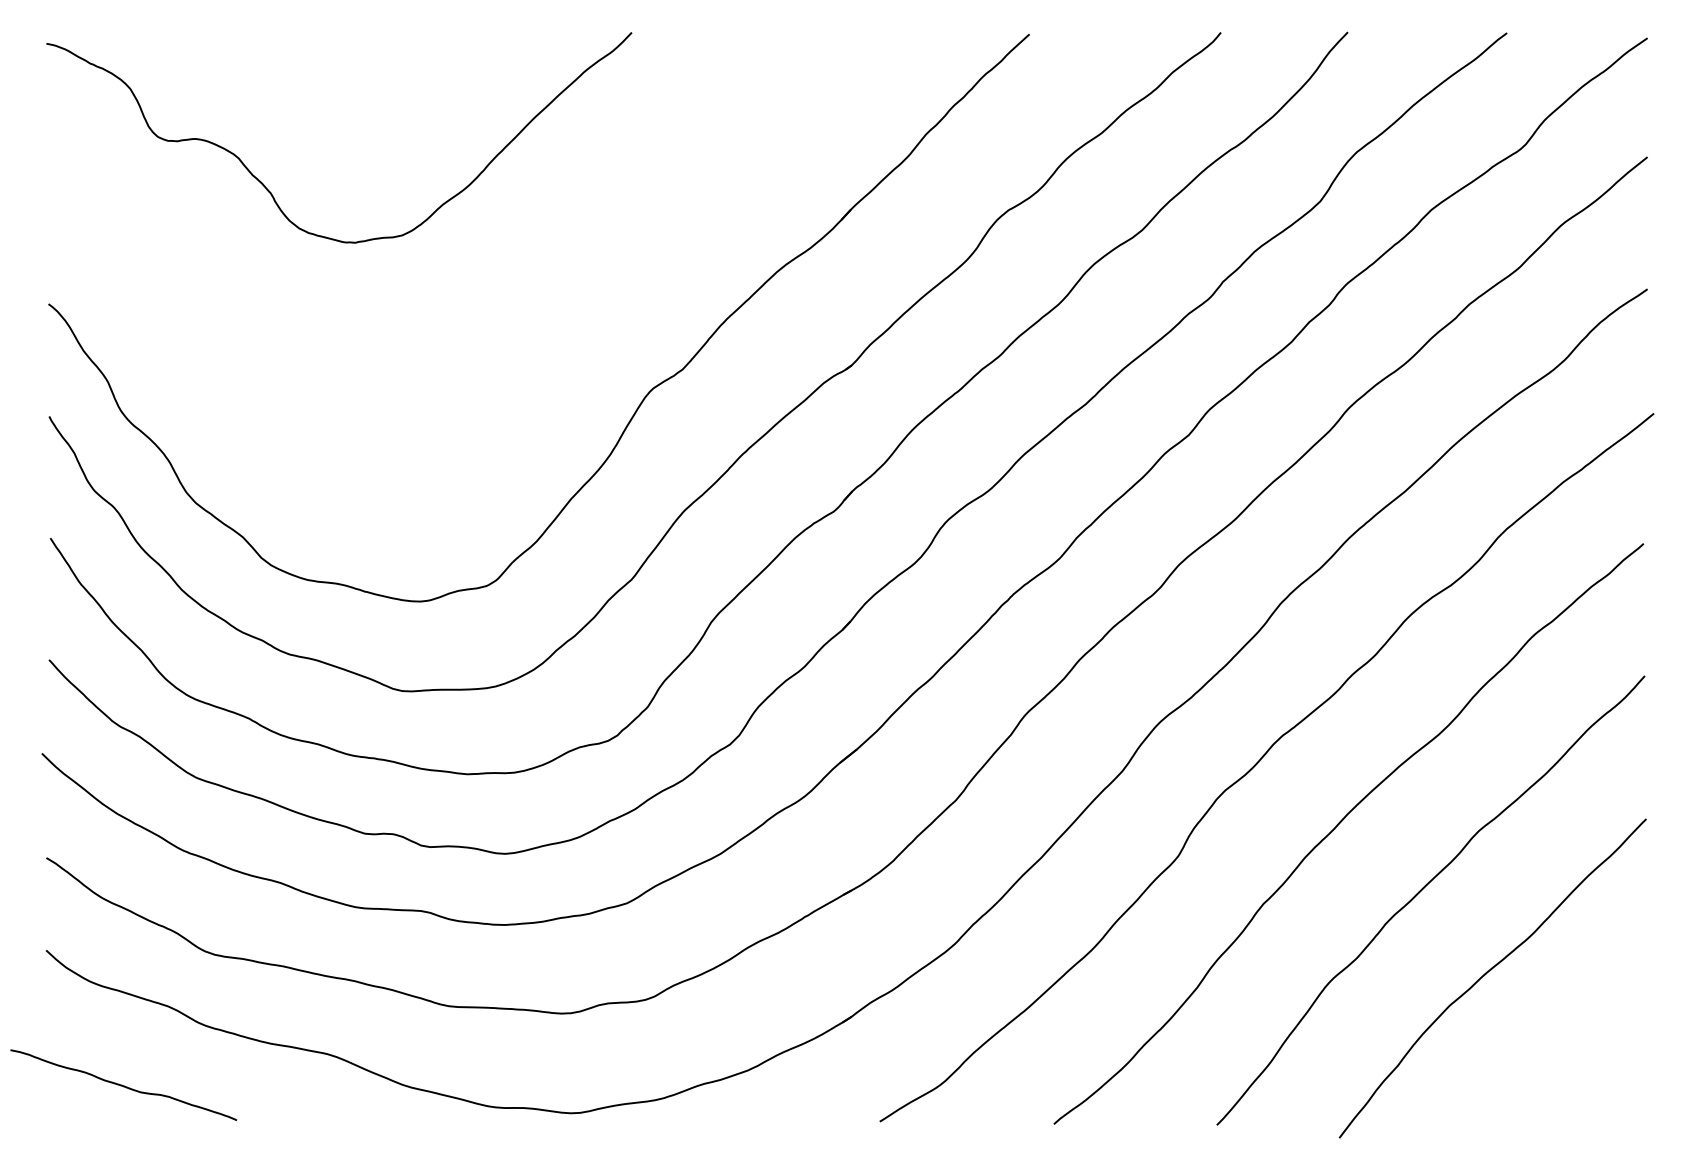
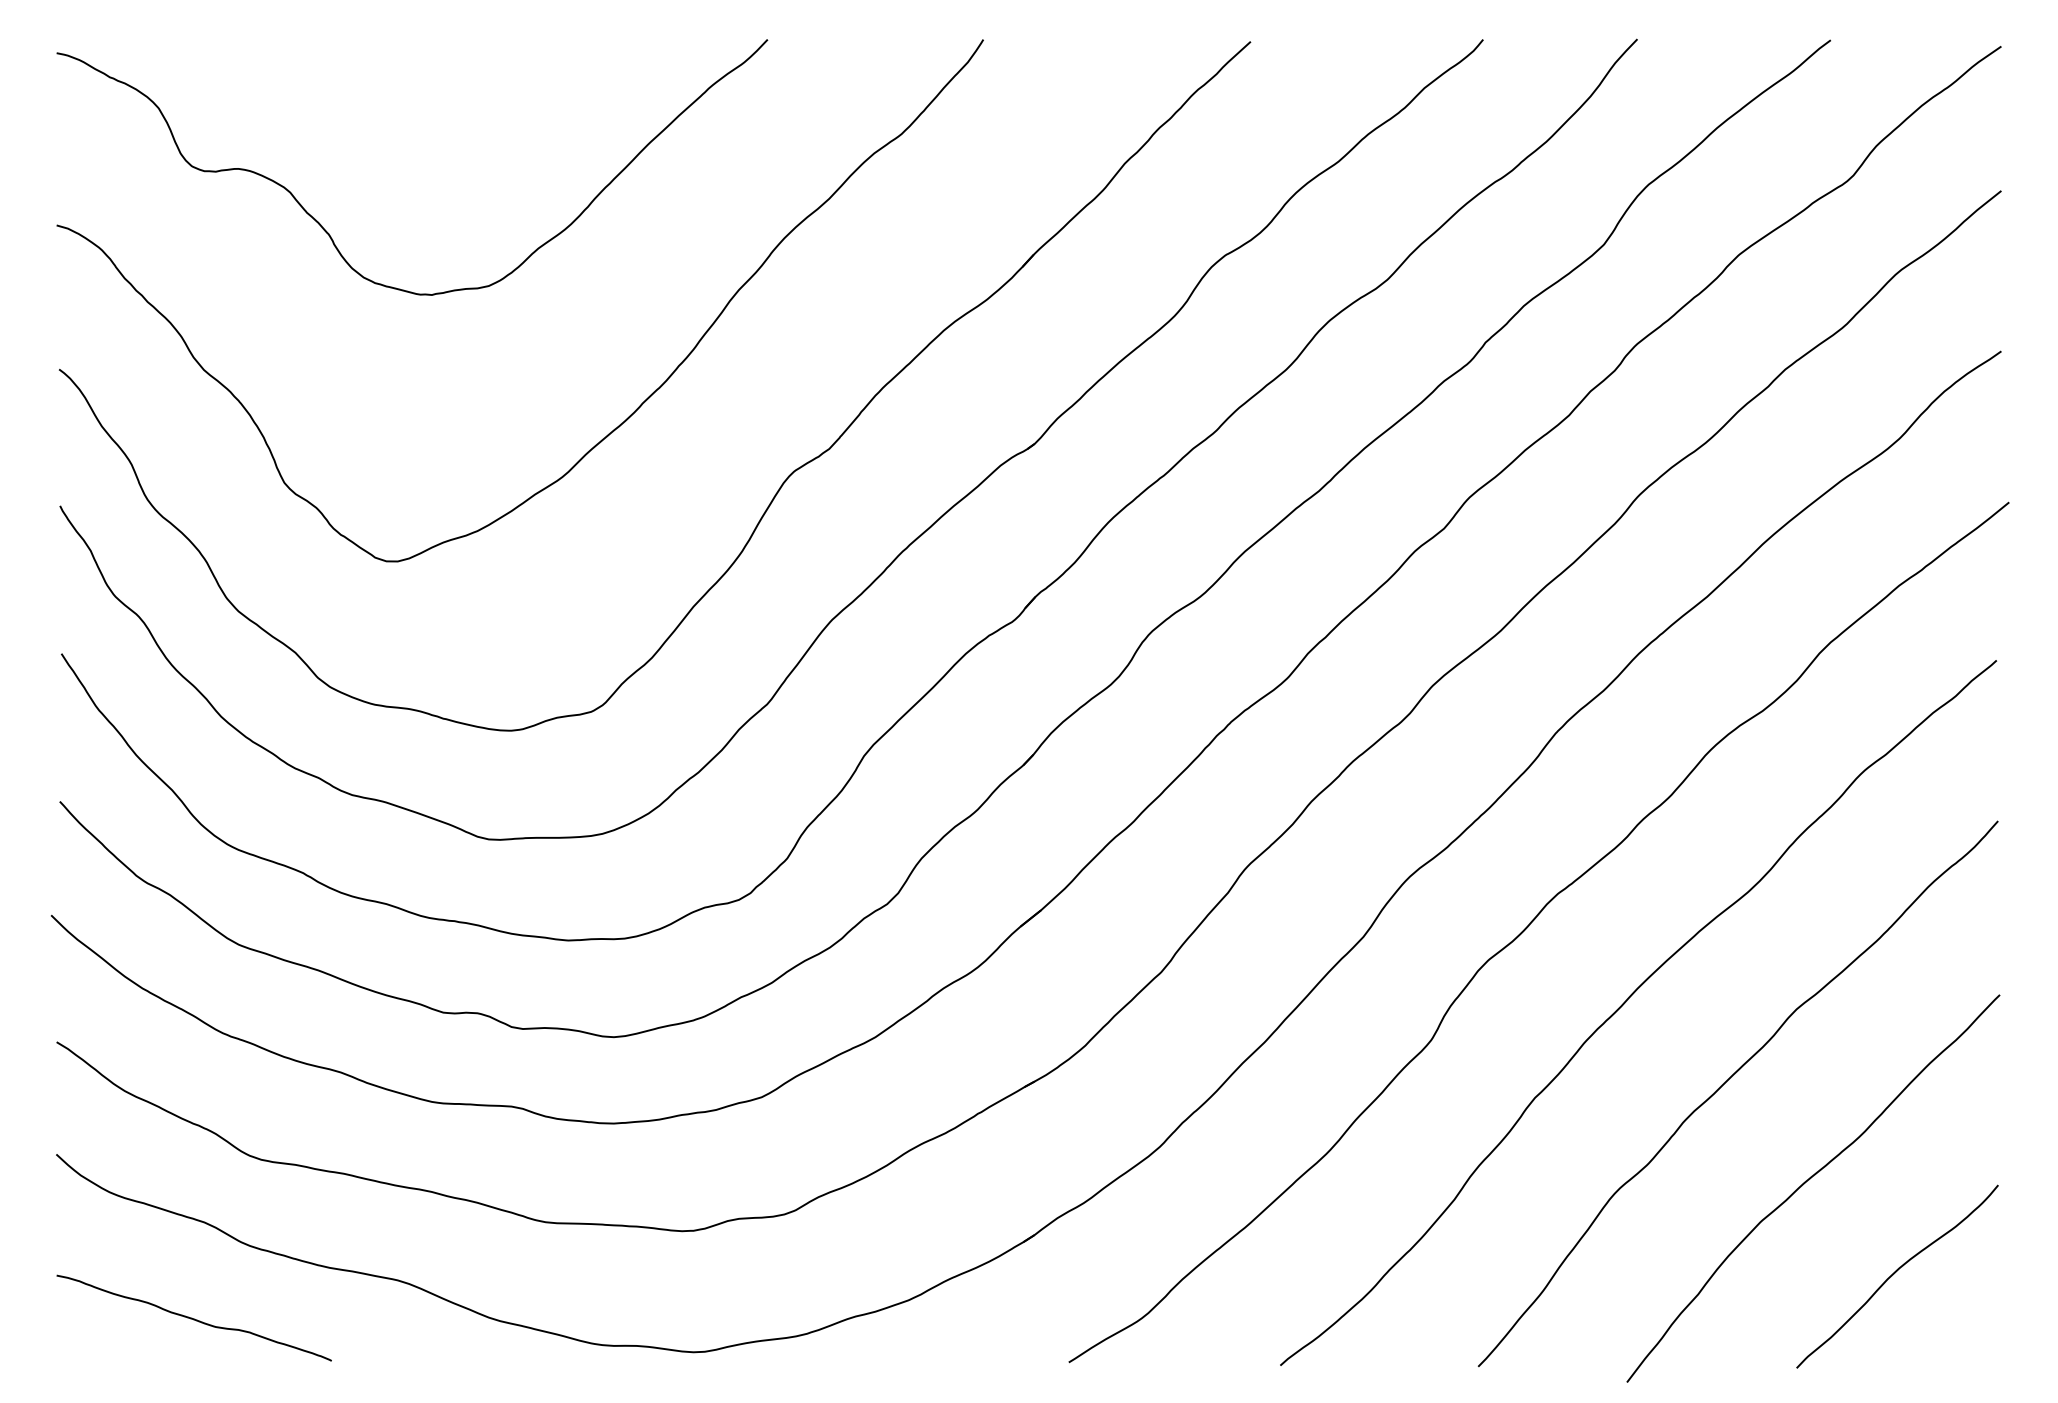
curve: (510, 348) -> (620, 423), added
curve: (1560, 1048) -> (1895, 1273), added
curve: (123, 1085) -> (193, 1318), moved

